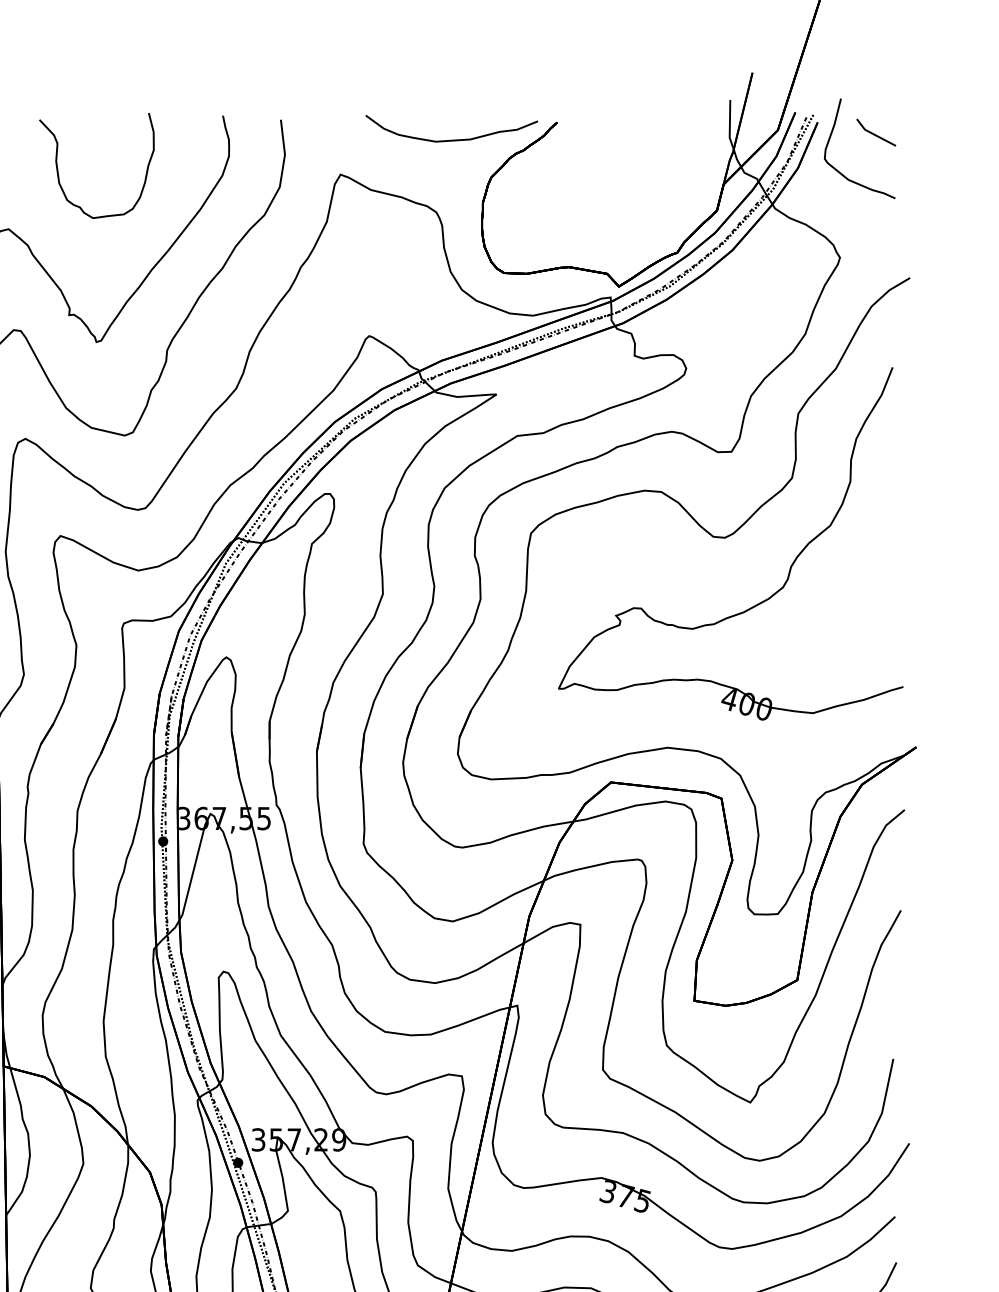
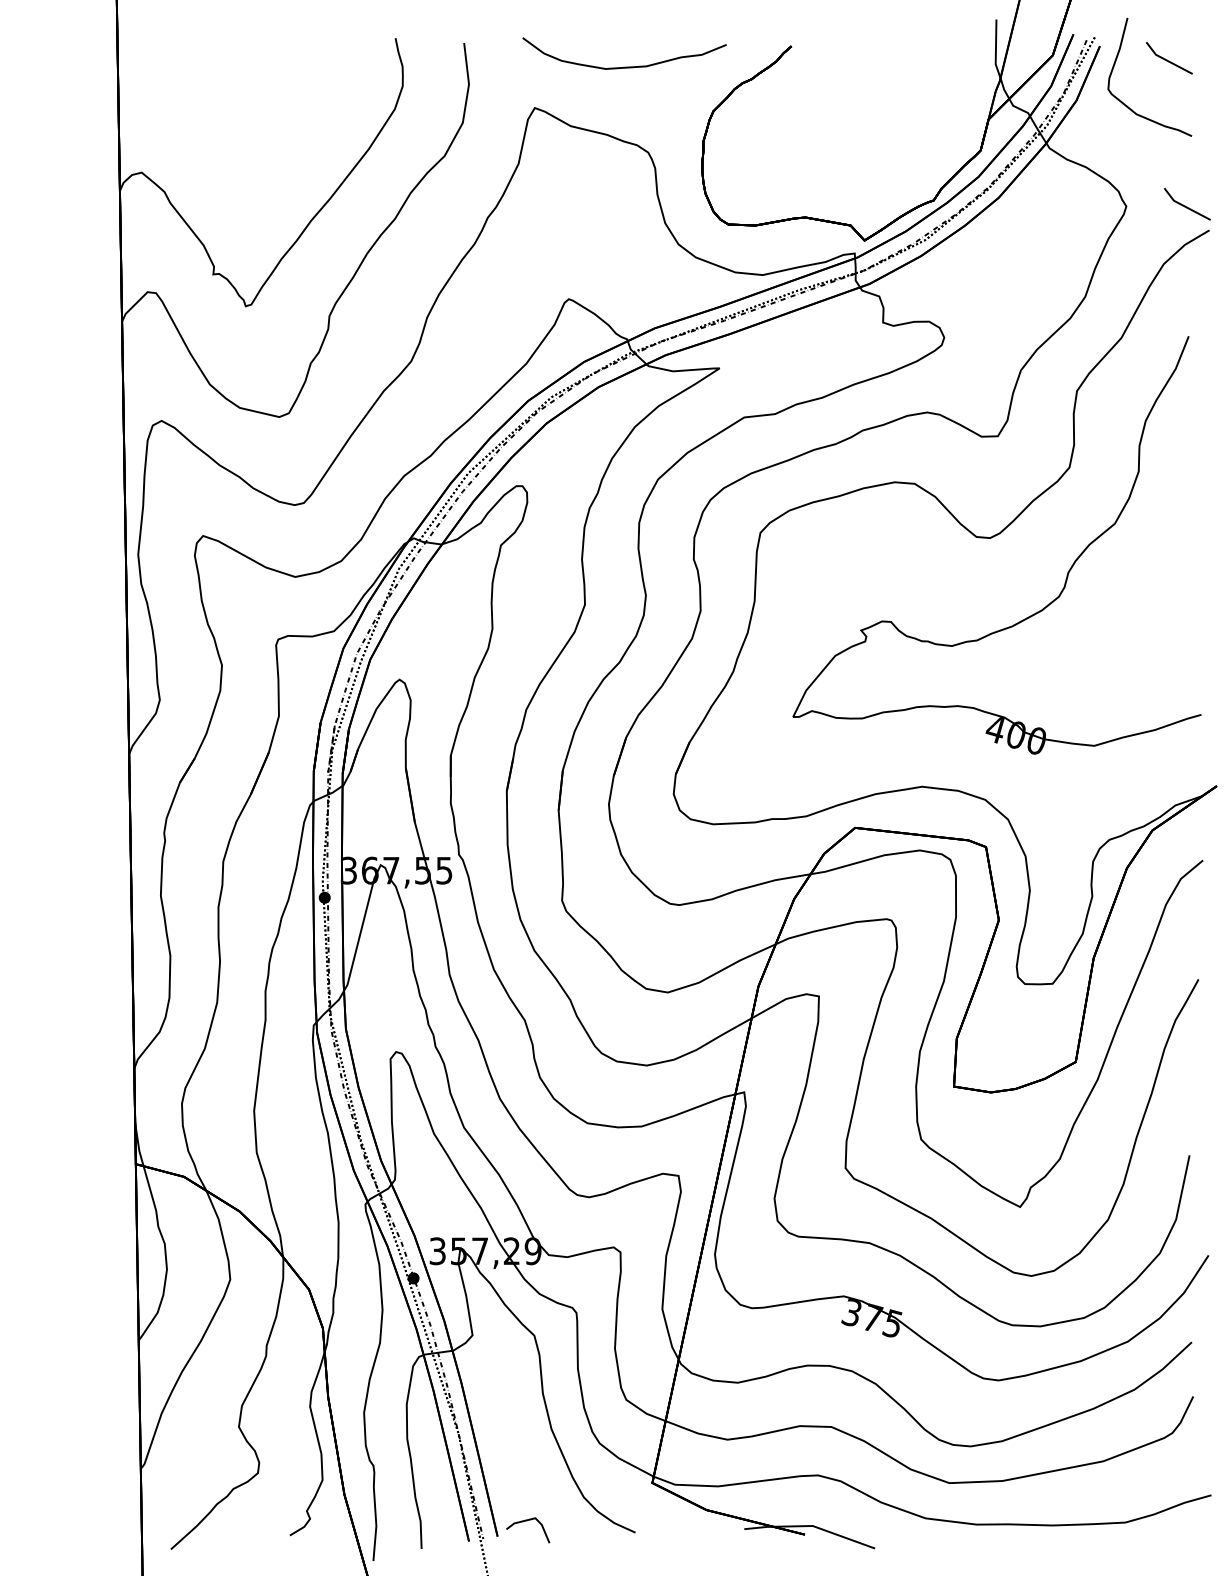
curve: (451, 139) -> (624, 66), moved
curve: (58, 168) -> (200, 100), removed
line: (891, 257) -> (1187, 206), added

